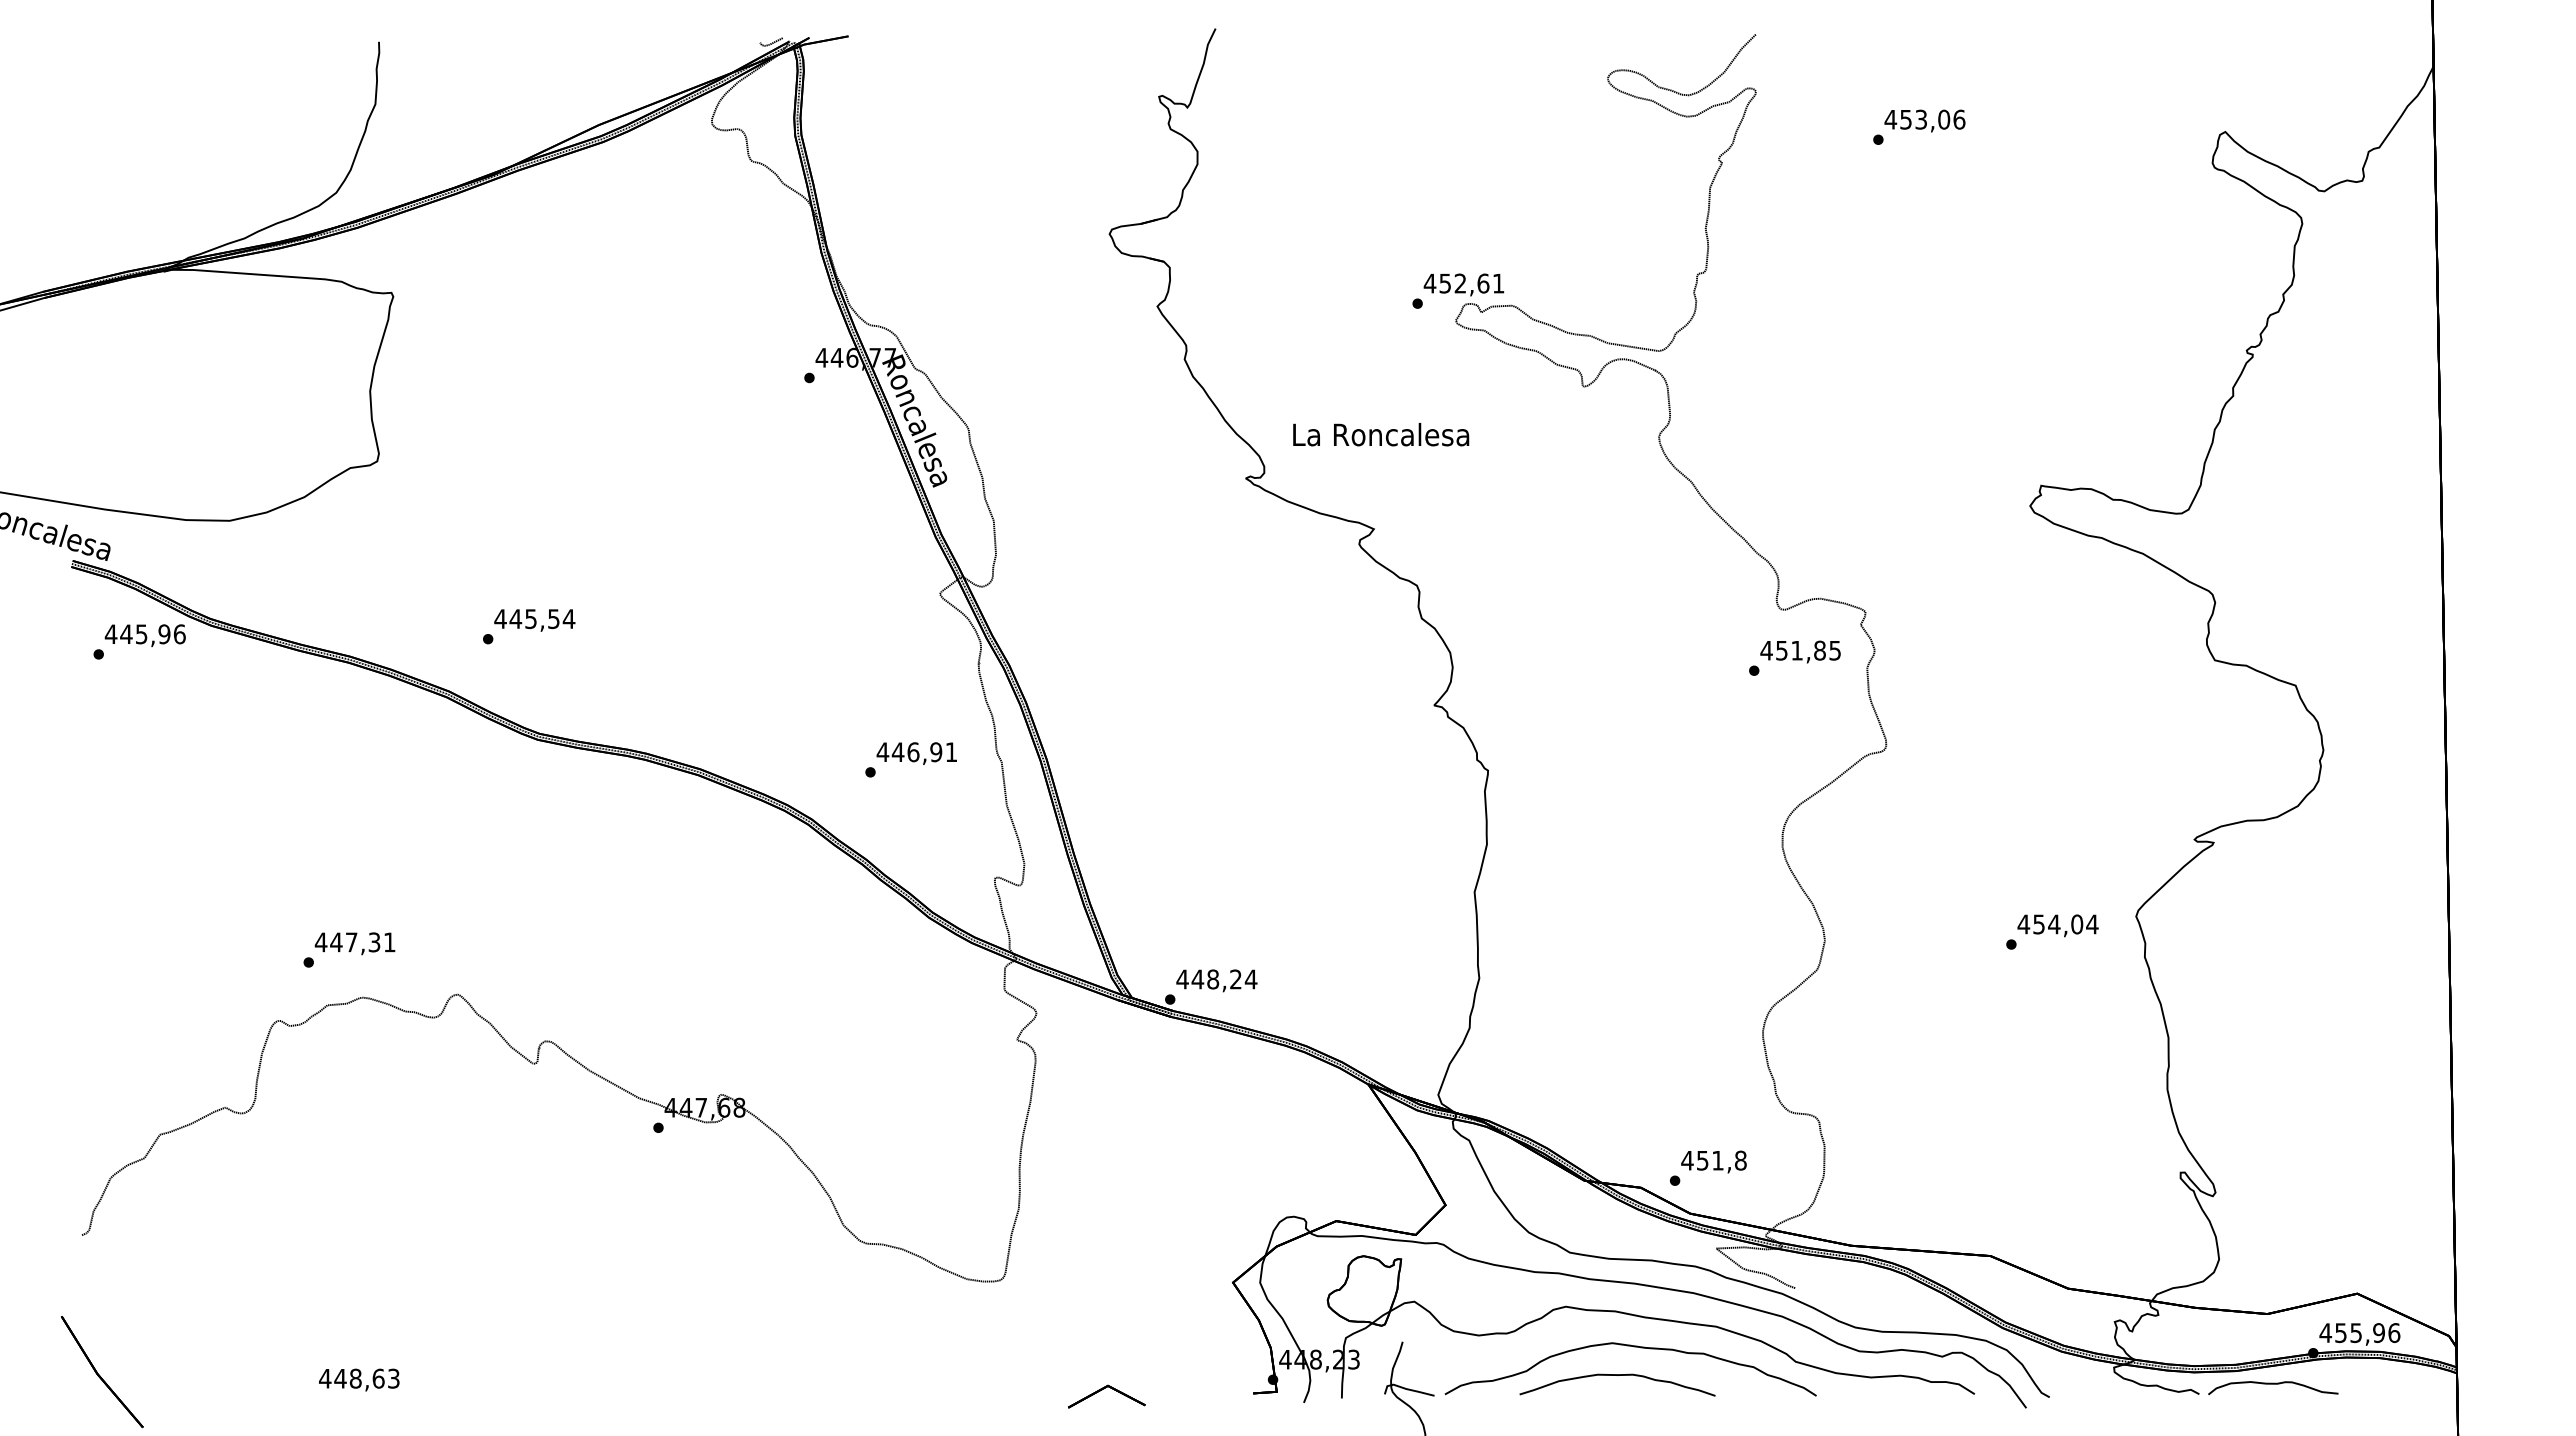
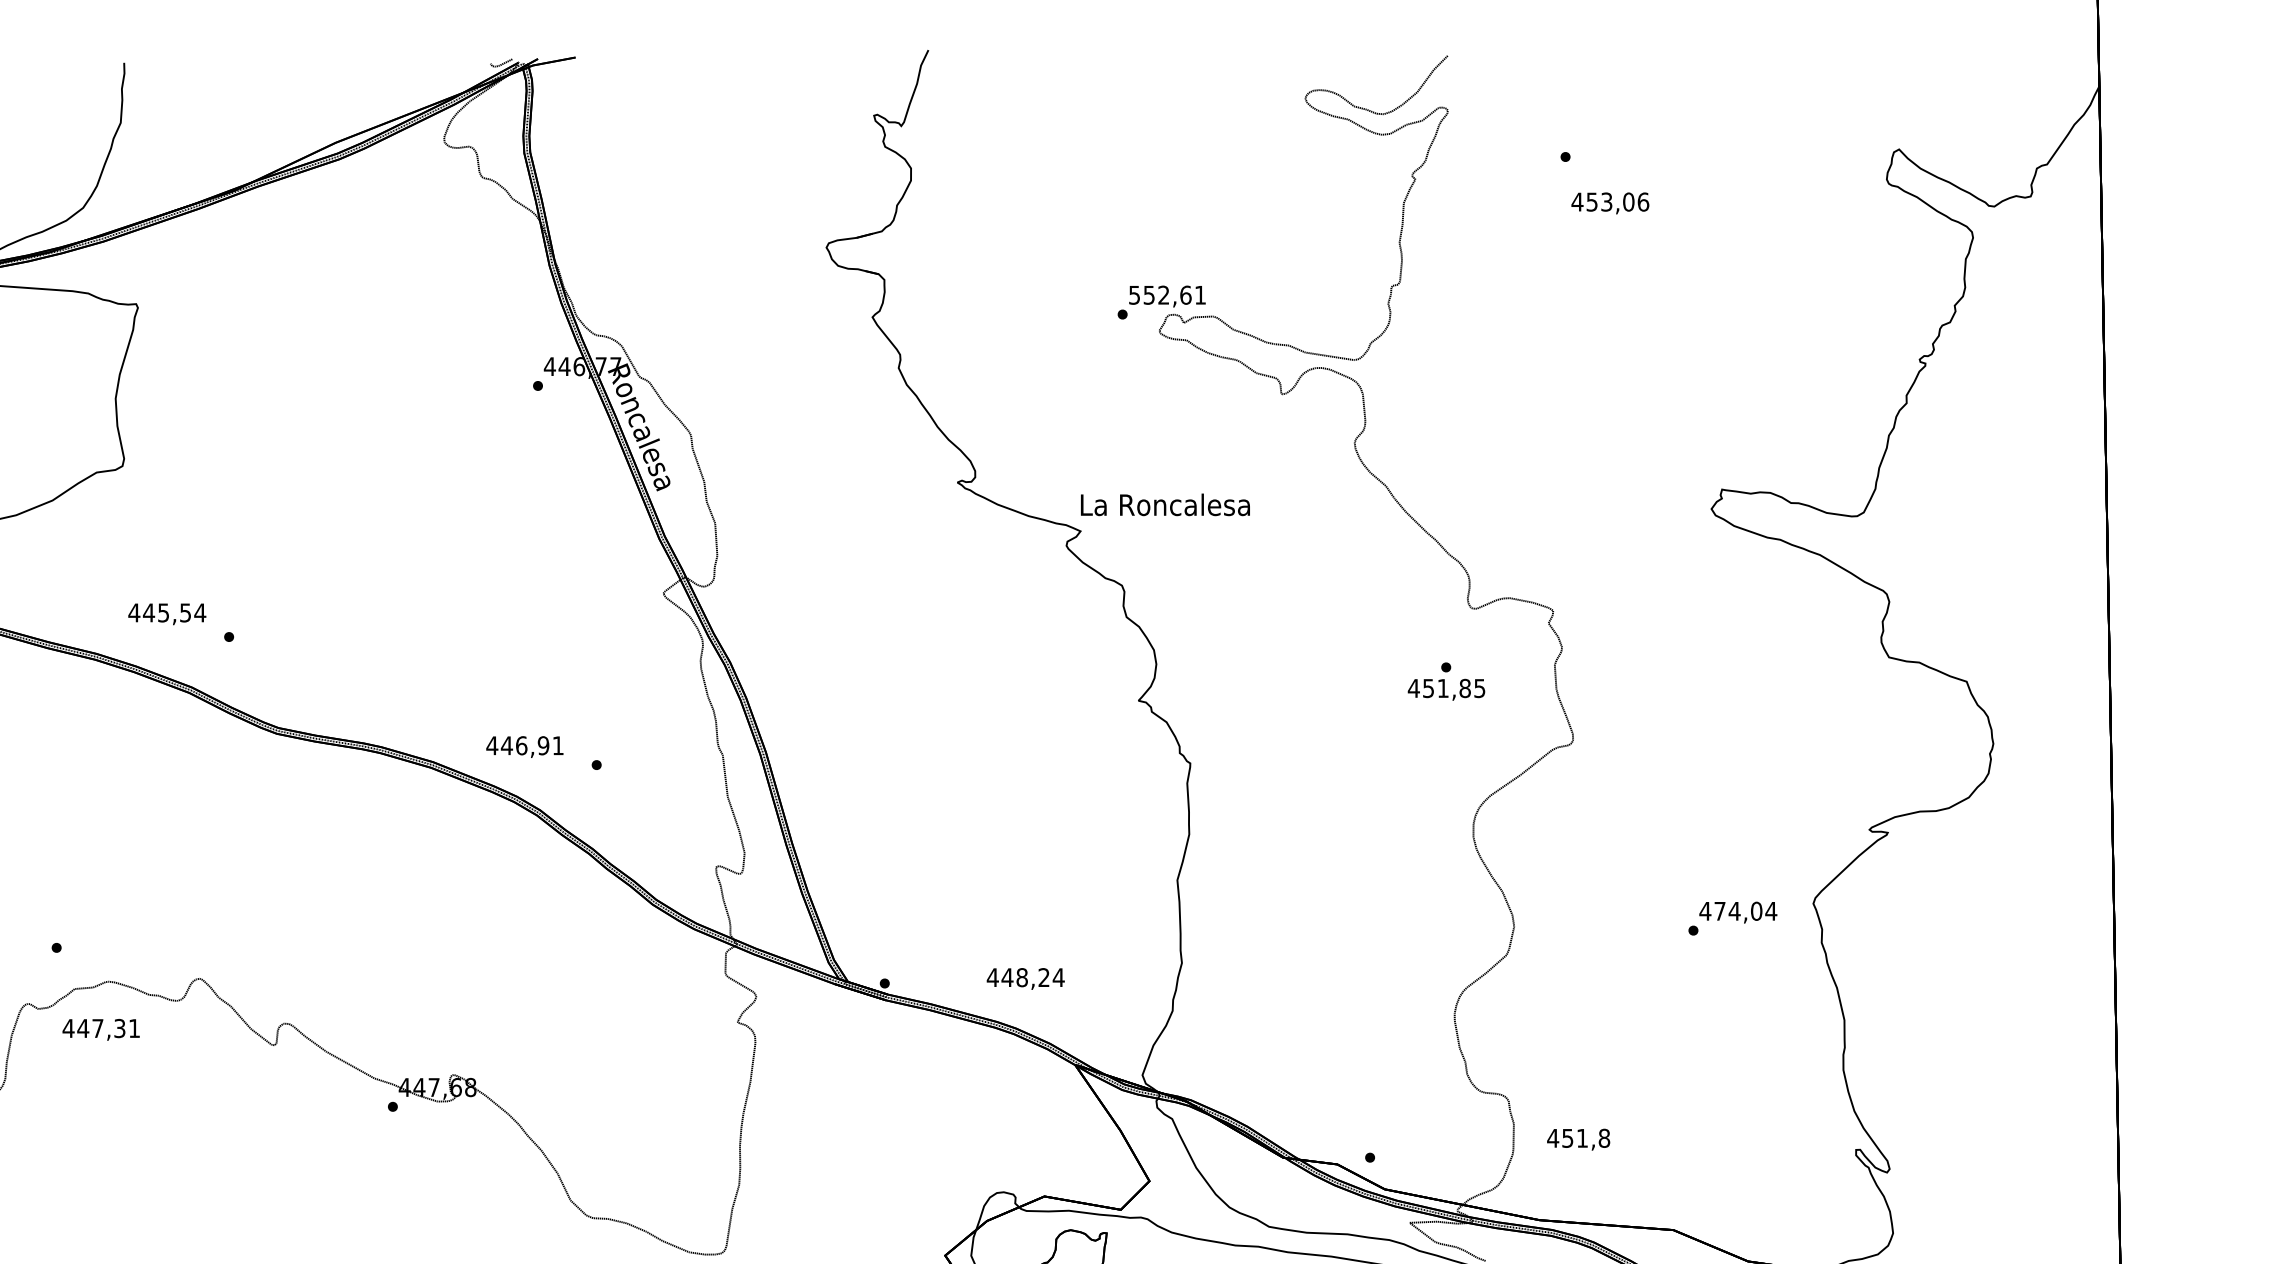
text: (1924, 120) -> (1609, 202), moved
text: (1429, 283) -> (1134, 295), 452,61 -> 552,61
text: (1381, 434) -> (1165, 504), moved
text: (534, 620) -> (166, 614), moved
text: (1800, 651) -> (1446, 689), moved
text: (916, 753) -> (524, 746), moved
text: (2038, 924) -> (1719, 911), 454,04 -> 474,04
text: (354, 943) -> (100, 1029), moved
text: (1216, 980) -> (1025, 978), moved
text: (1713, 1161) -> (1578, 1139), moved

